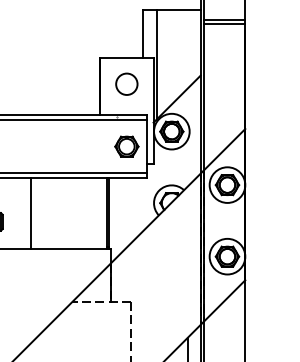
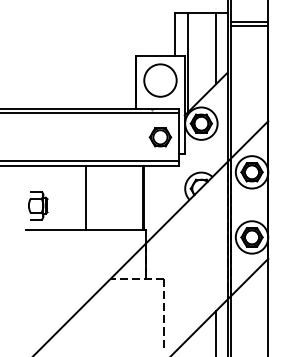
line: (187, 49) -> (215, 48), added
circle: (126, 84) -> (160, 80), size x1.67
line: (30, 212) -> (85, 197), moved

